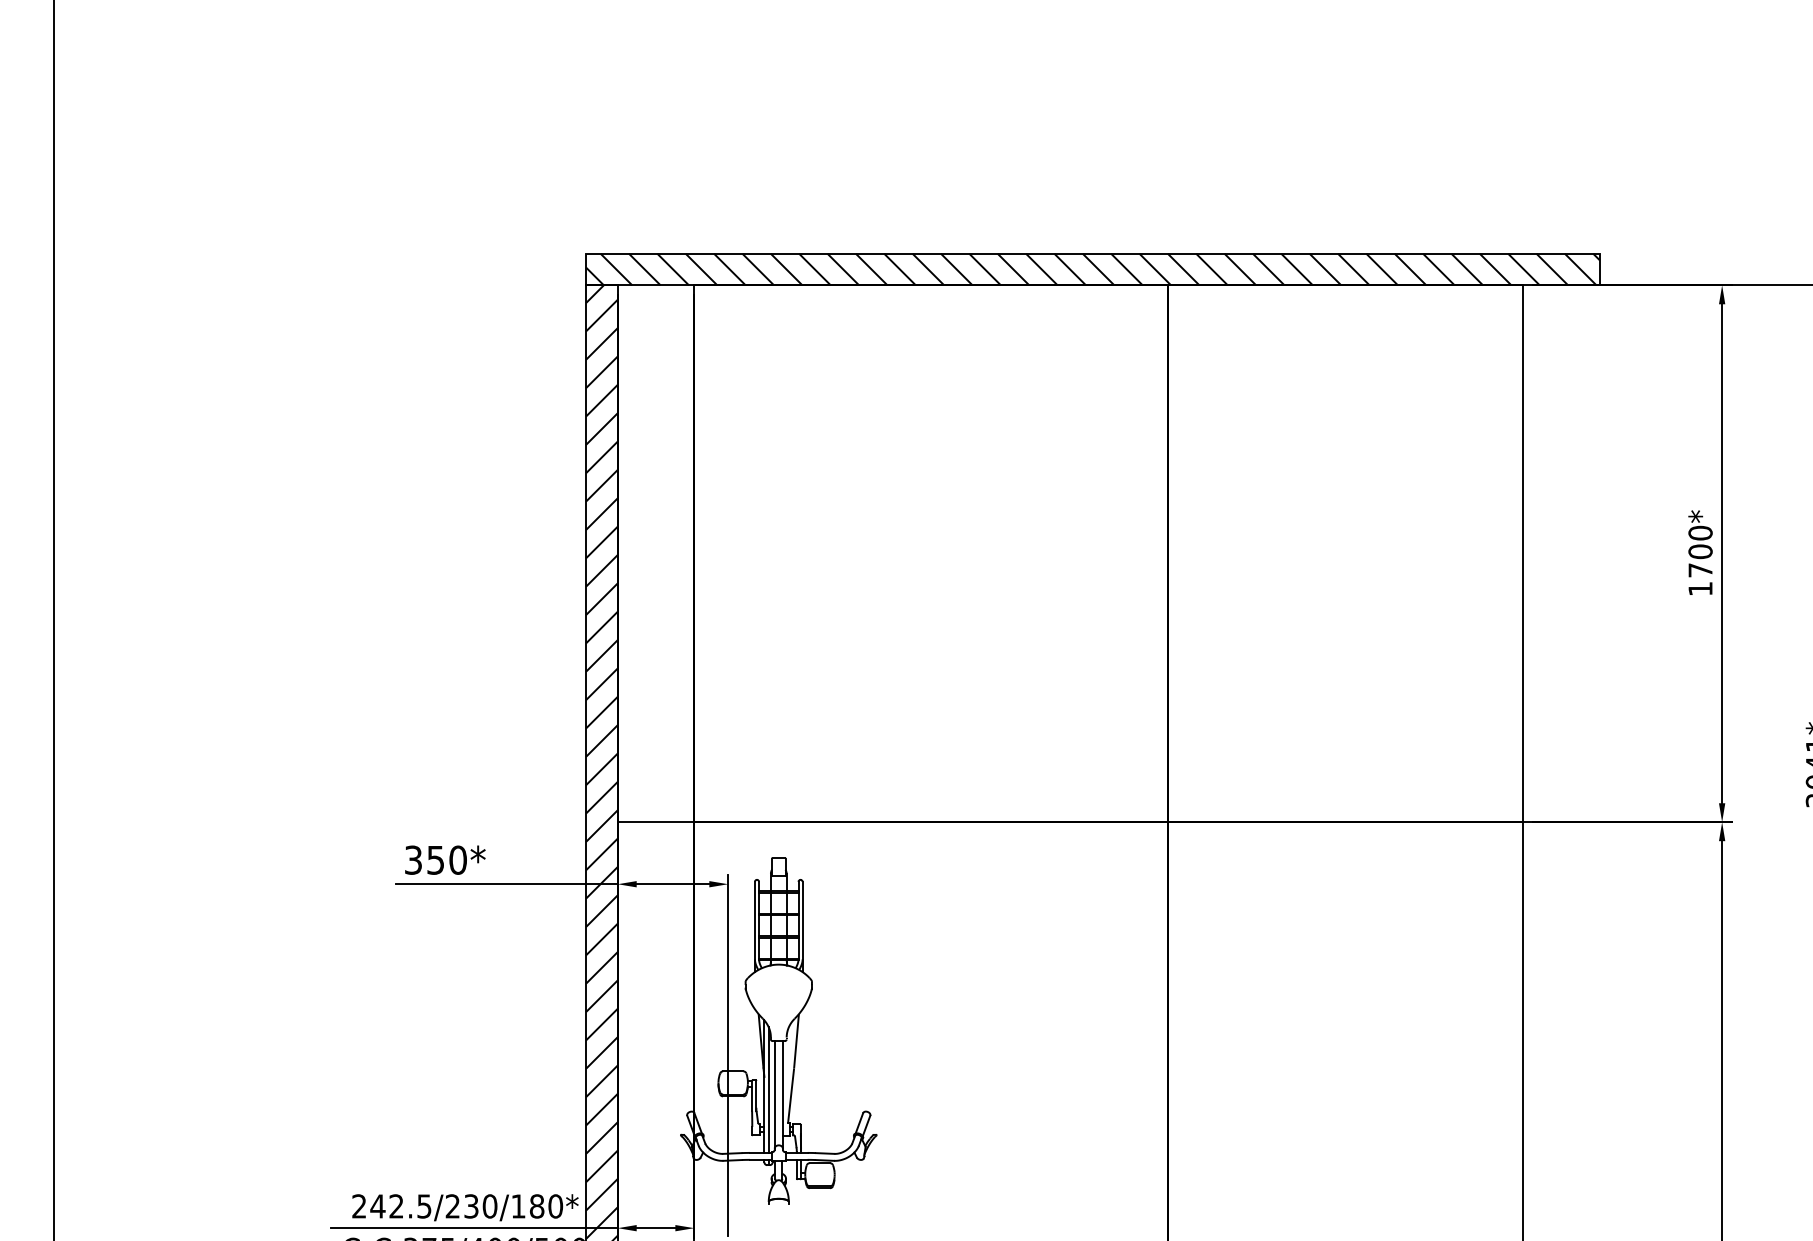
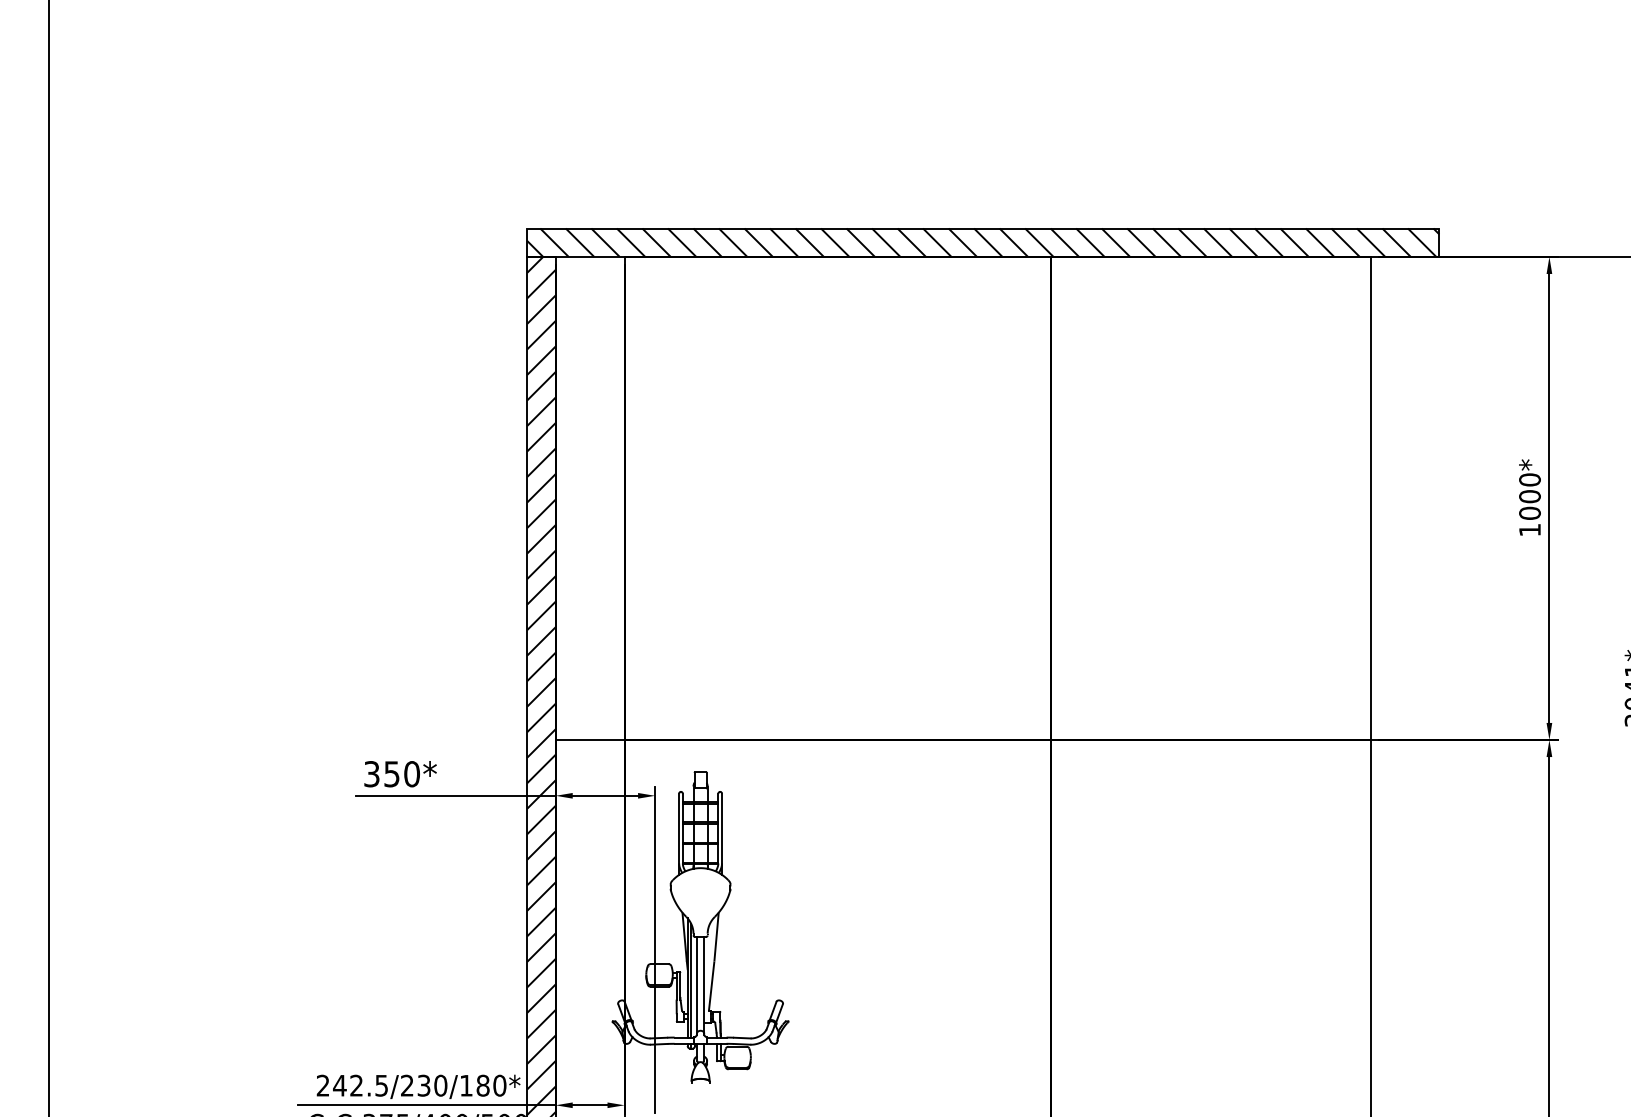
text: (1700, 570) -> (1529, 513), 1700* -> 1000*

